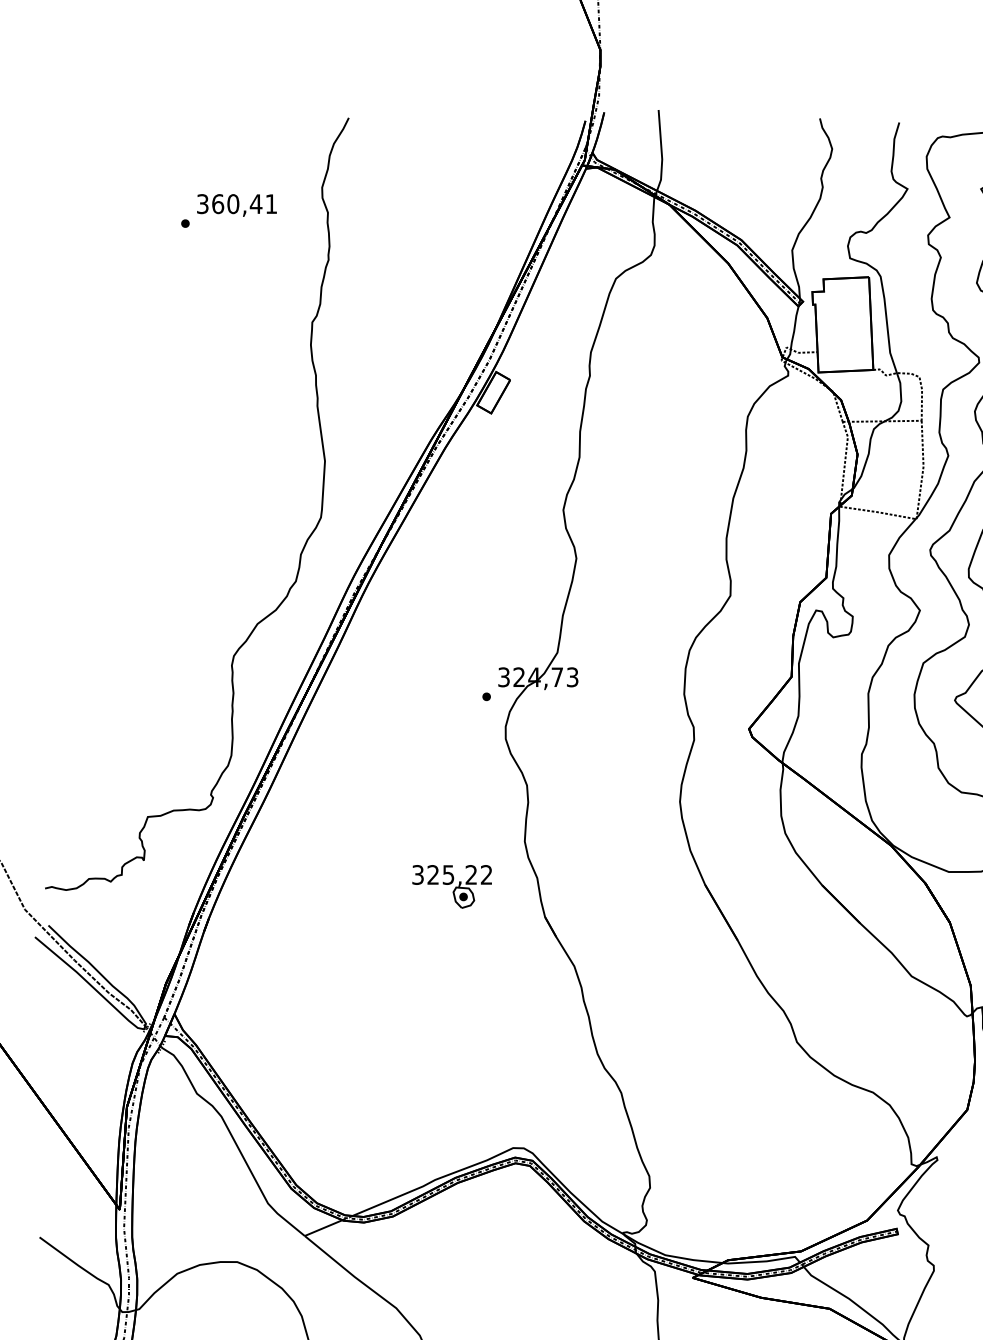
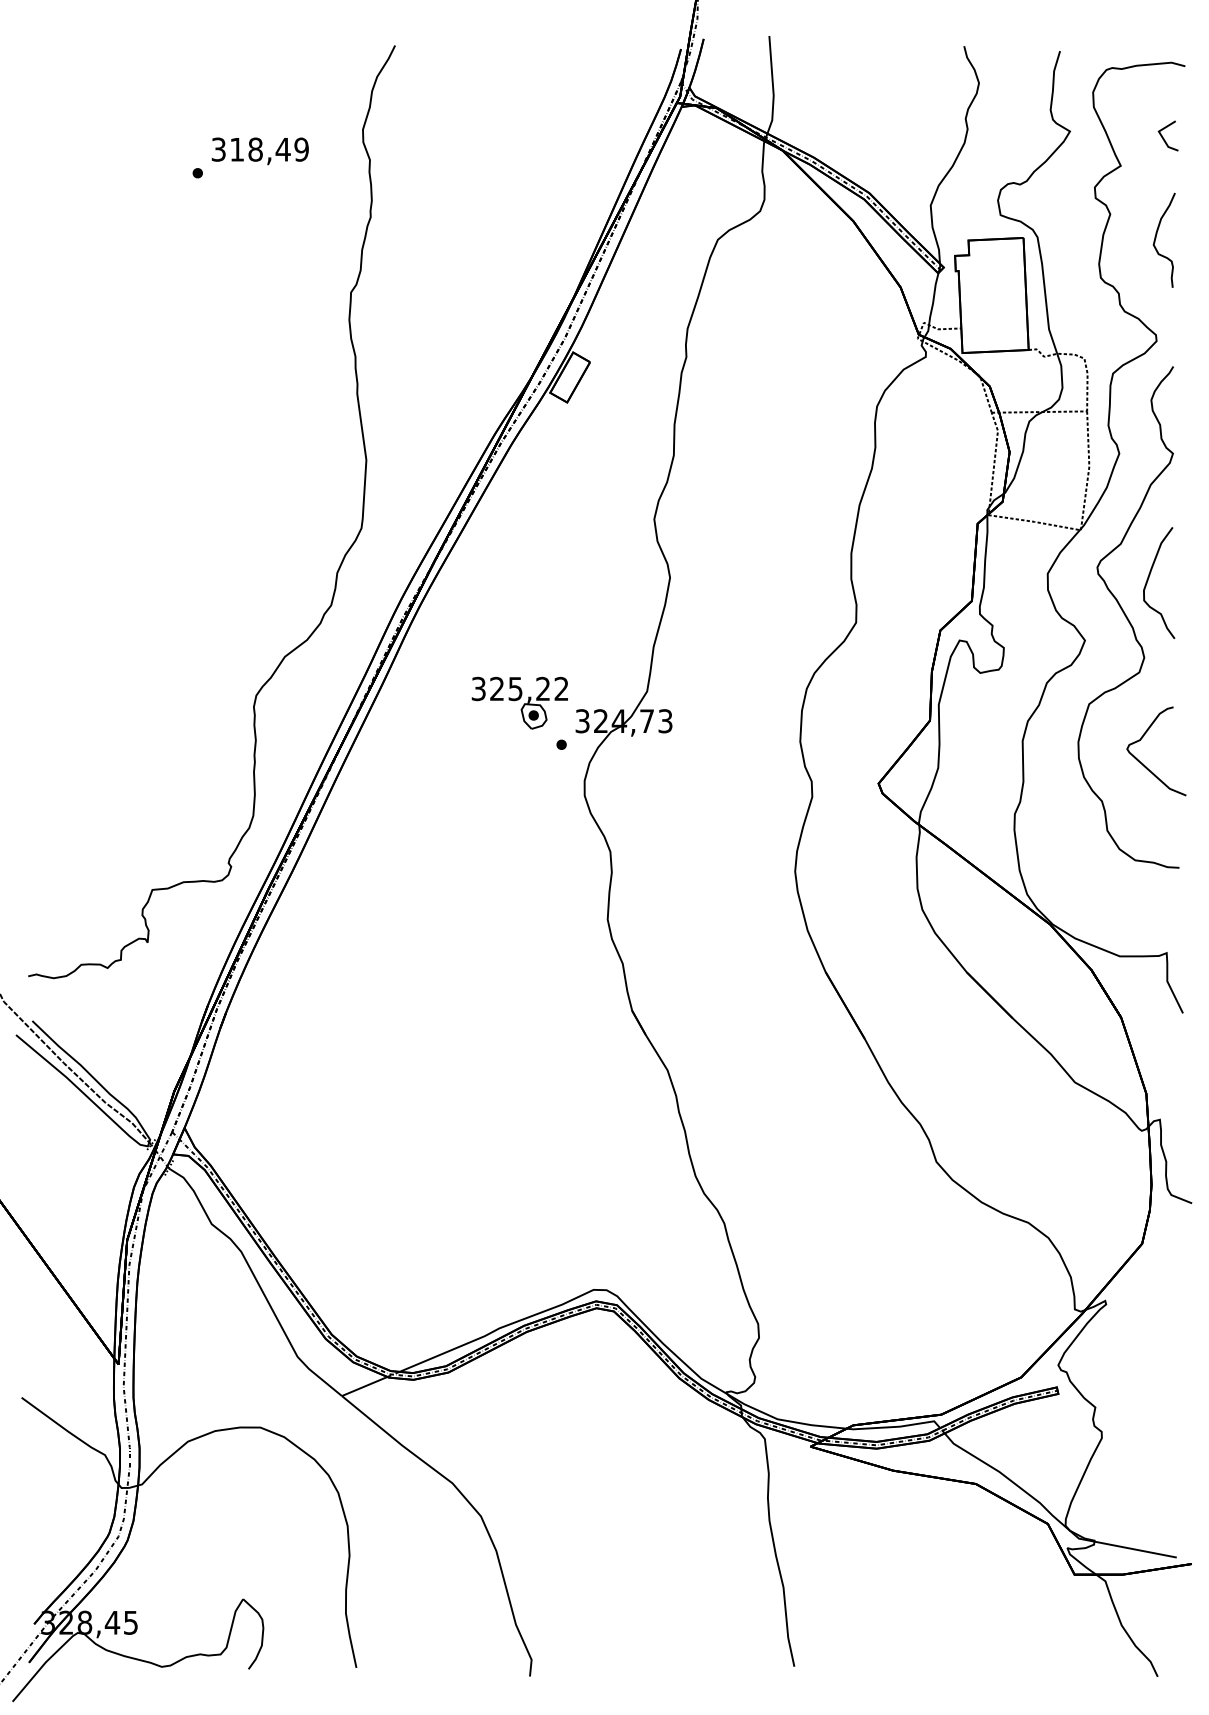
text: (244, 203) -> (269, 149), 360,41 -> 318,49
part: (451, 886) -> (519, 702), moved

